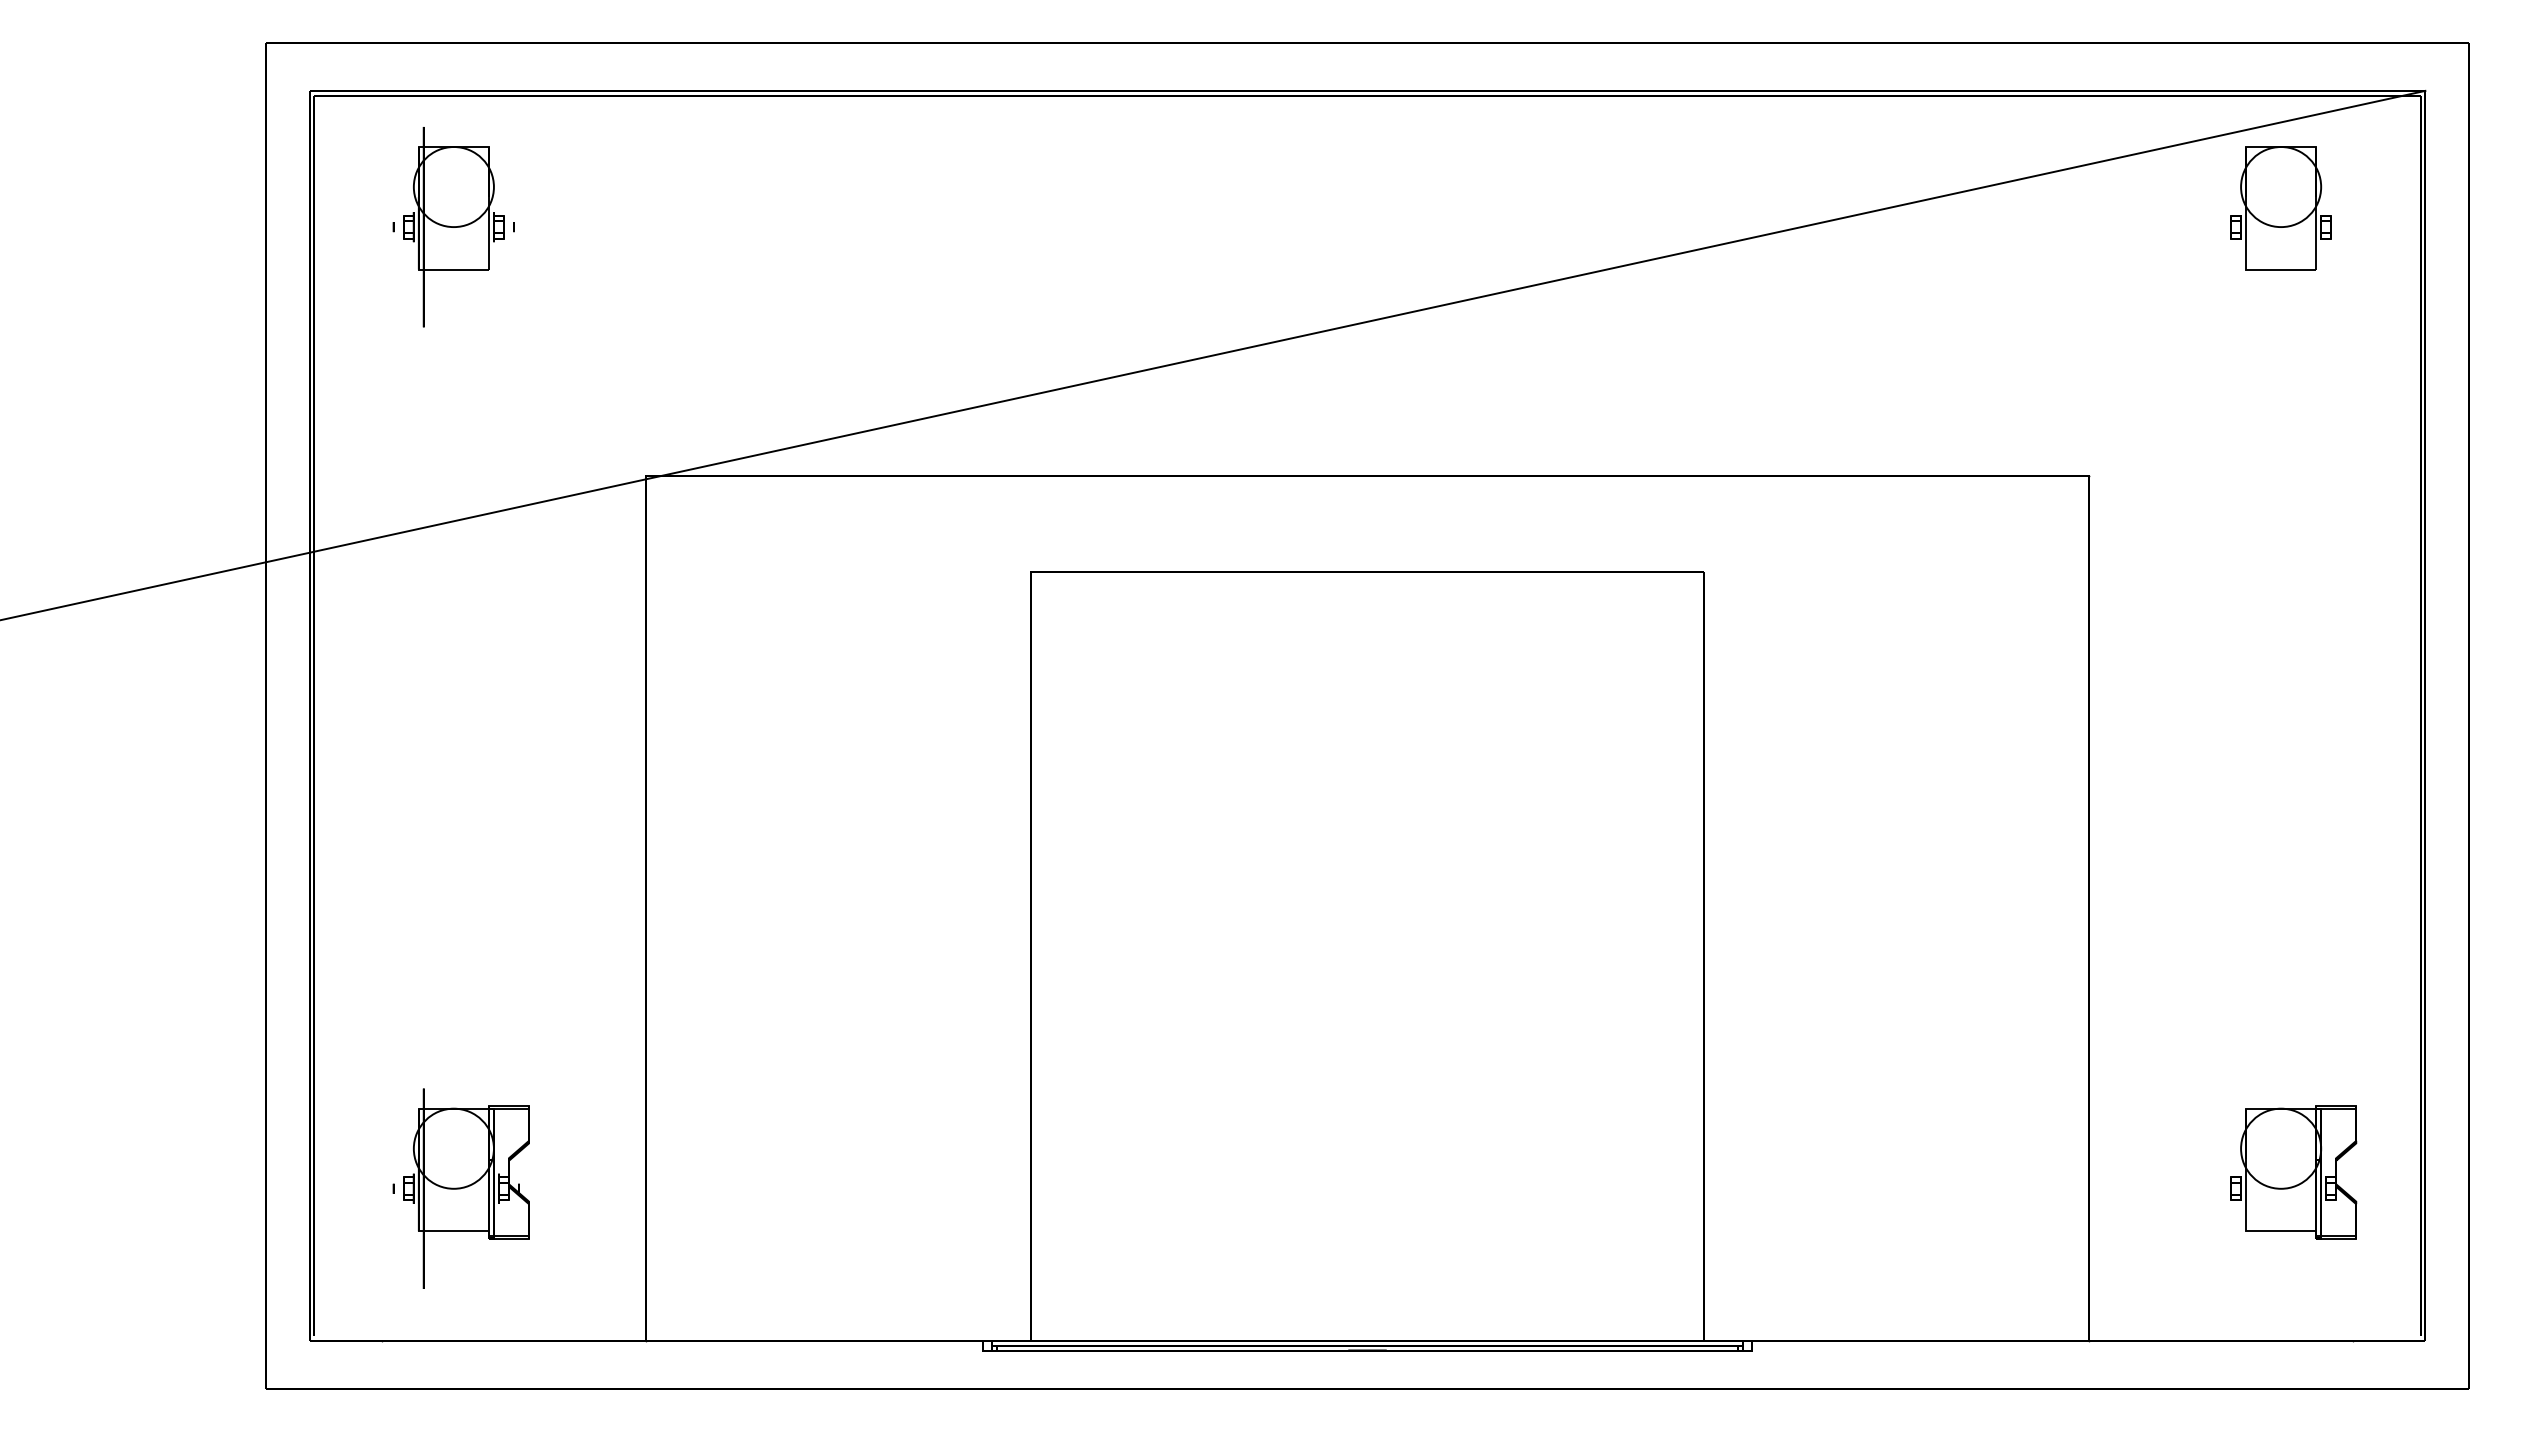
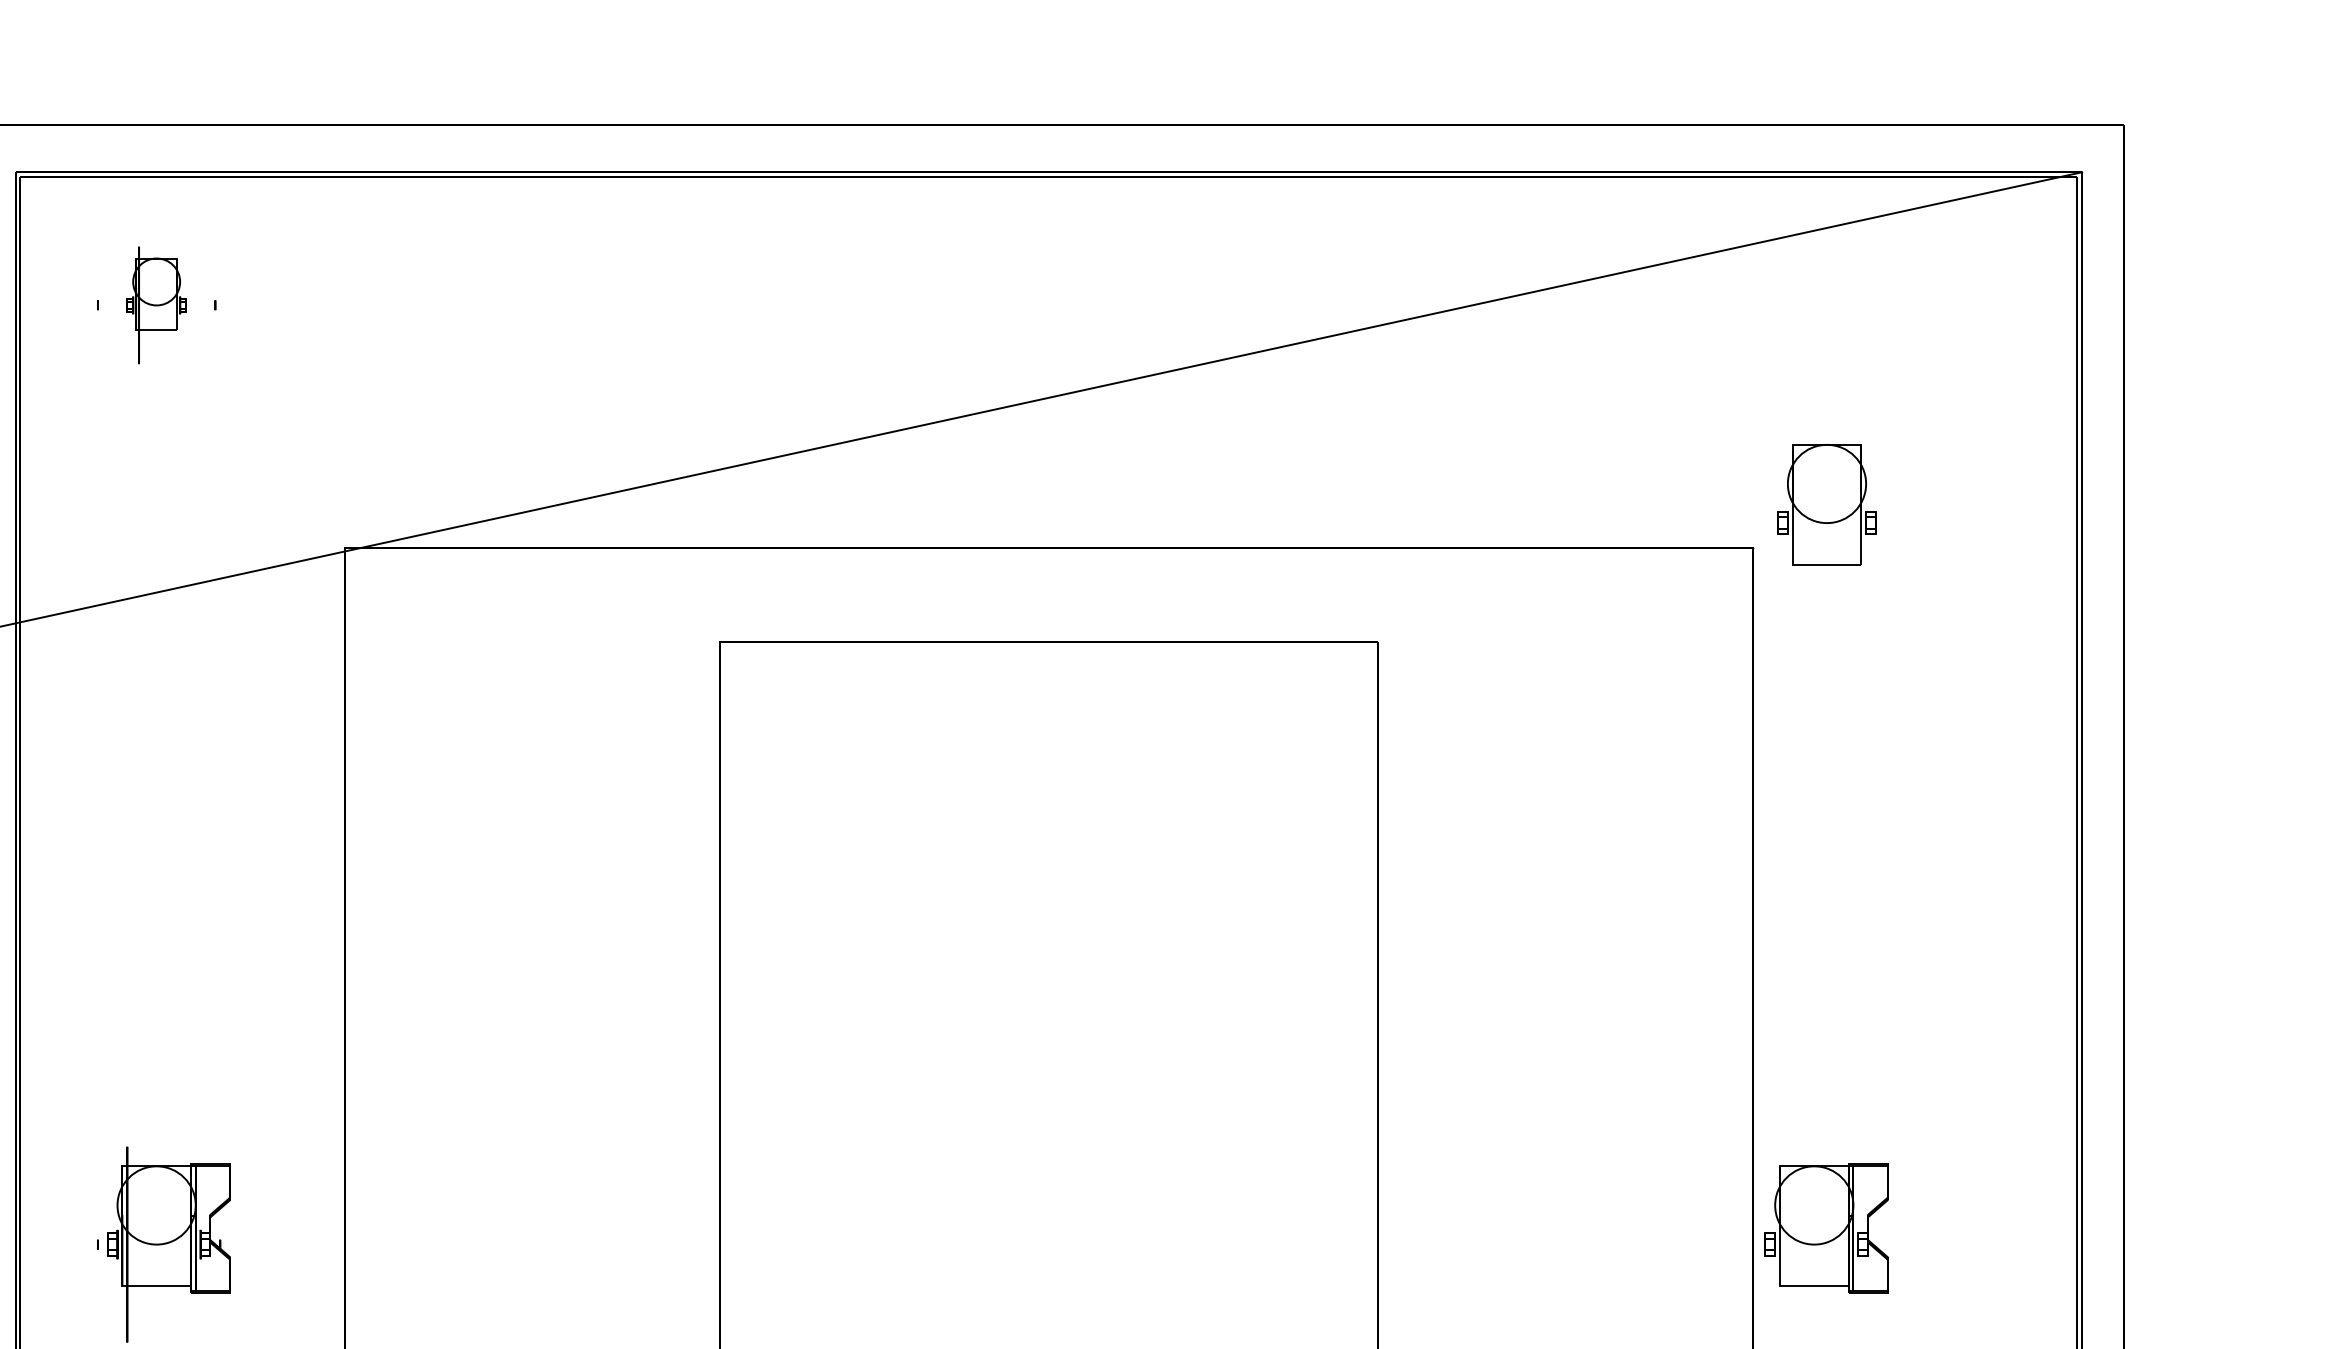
part: (2280, 208) -> (1826, 504), moved
part: (453, 227) -> (156, 305), size x0.6
part: (2293, 1172) -> (1826, 1228), moved

